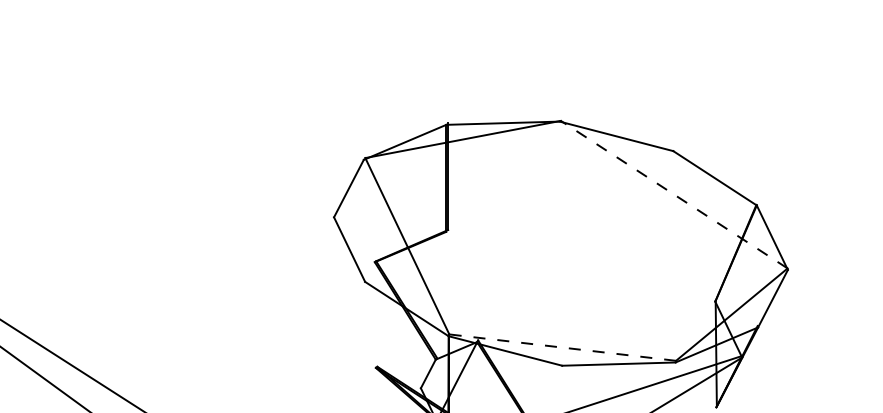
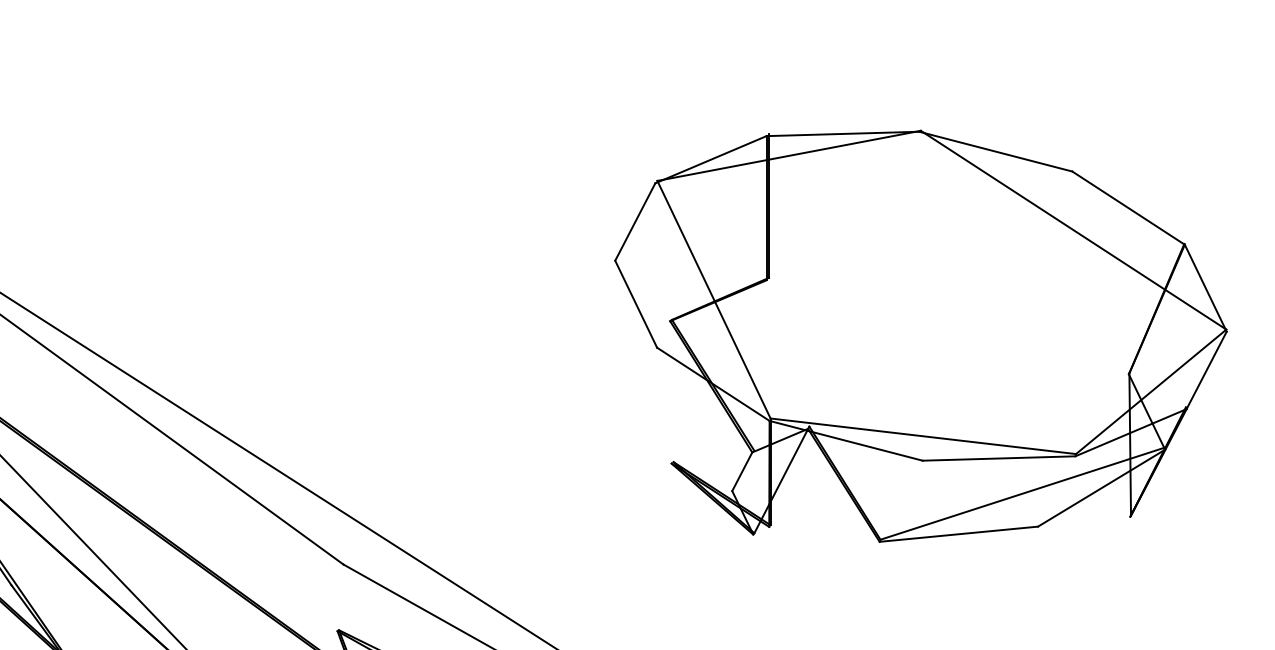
line: (674, 194) -> (1073, 229), dashed -> solid
line: (562, 347) -> (923, 436), dashed -> solid

